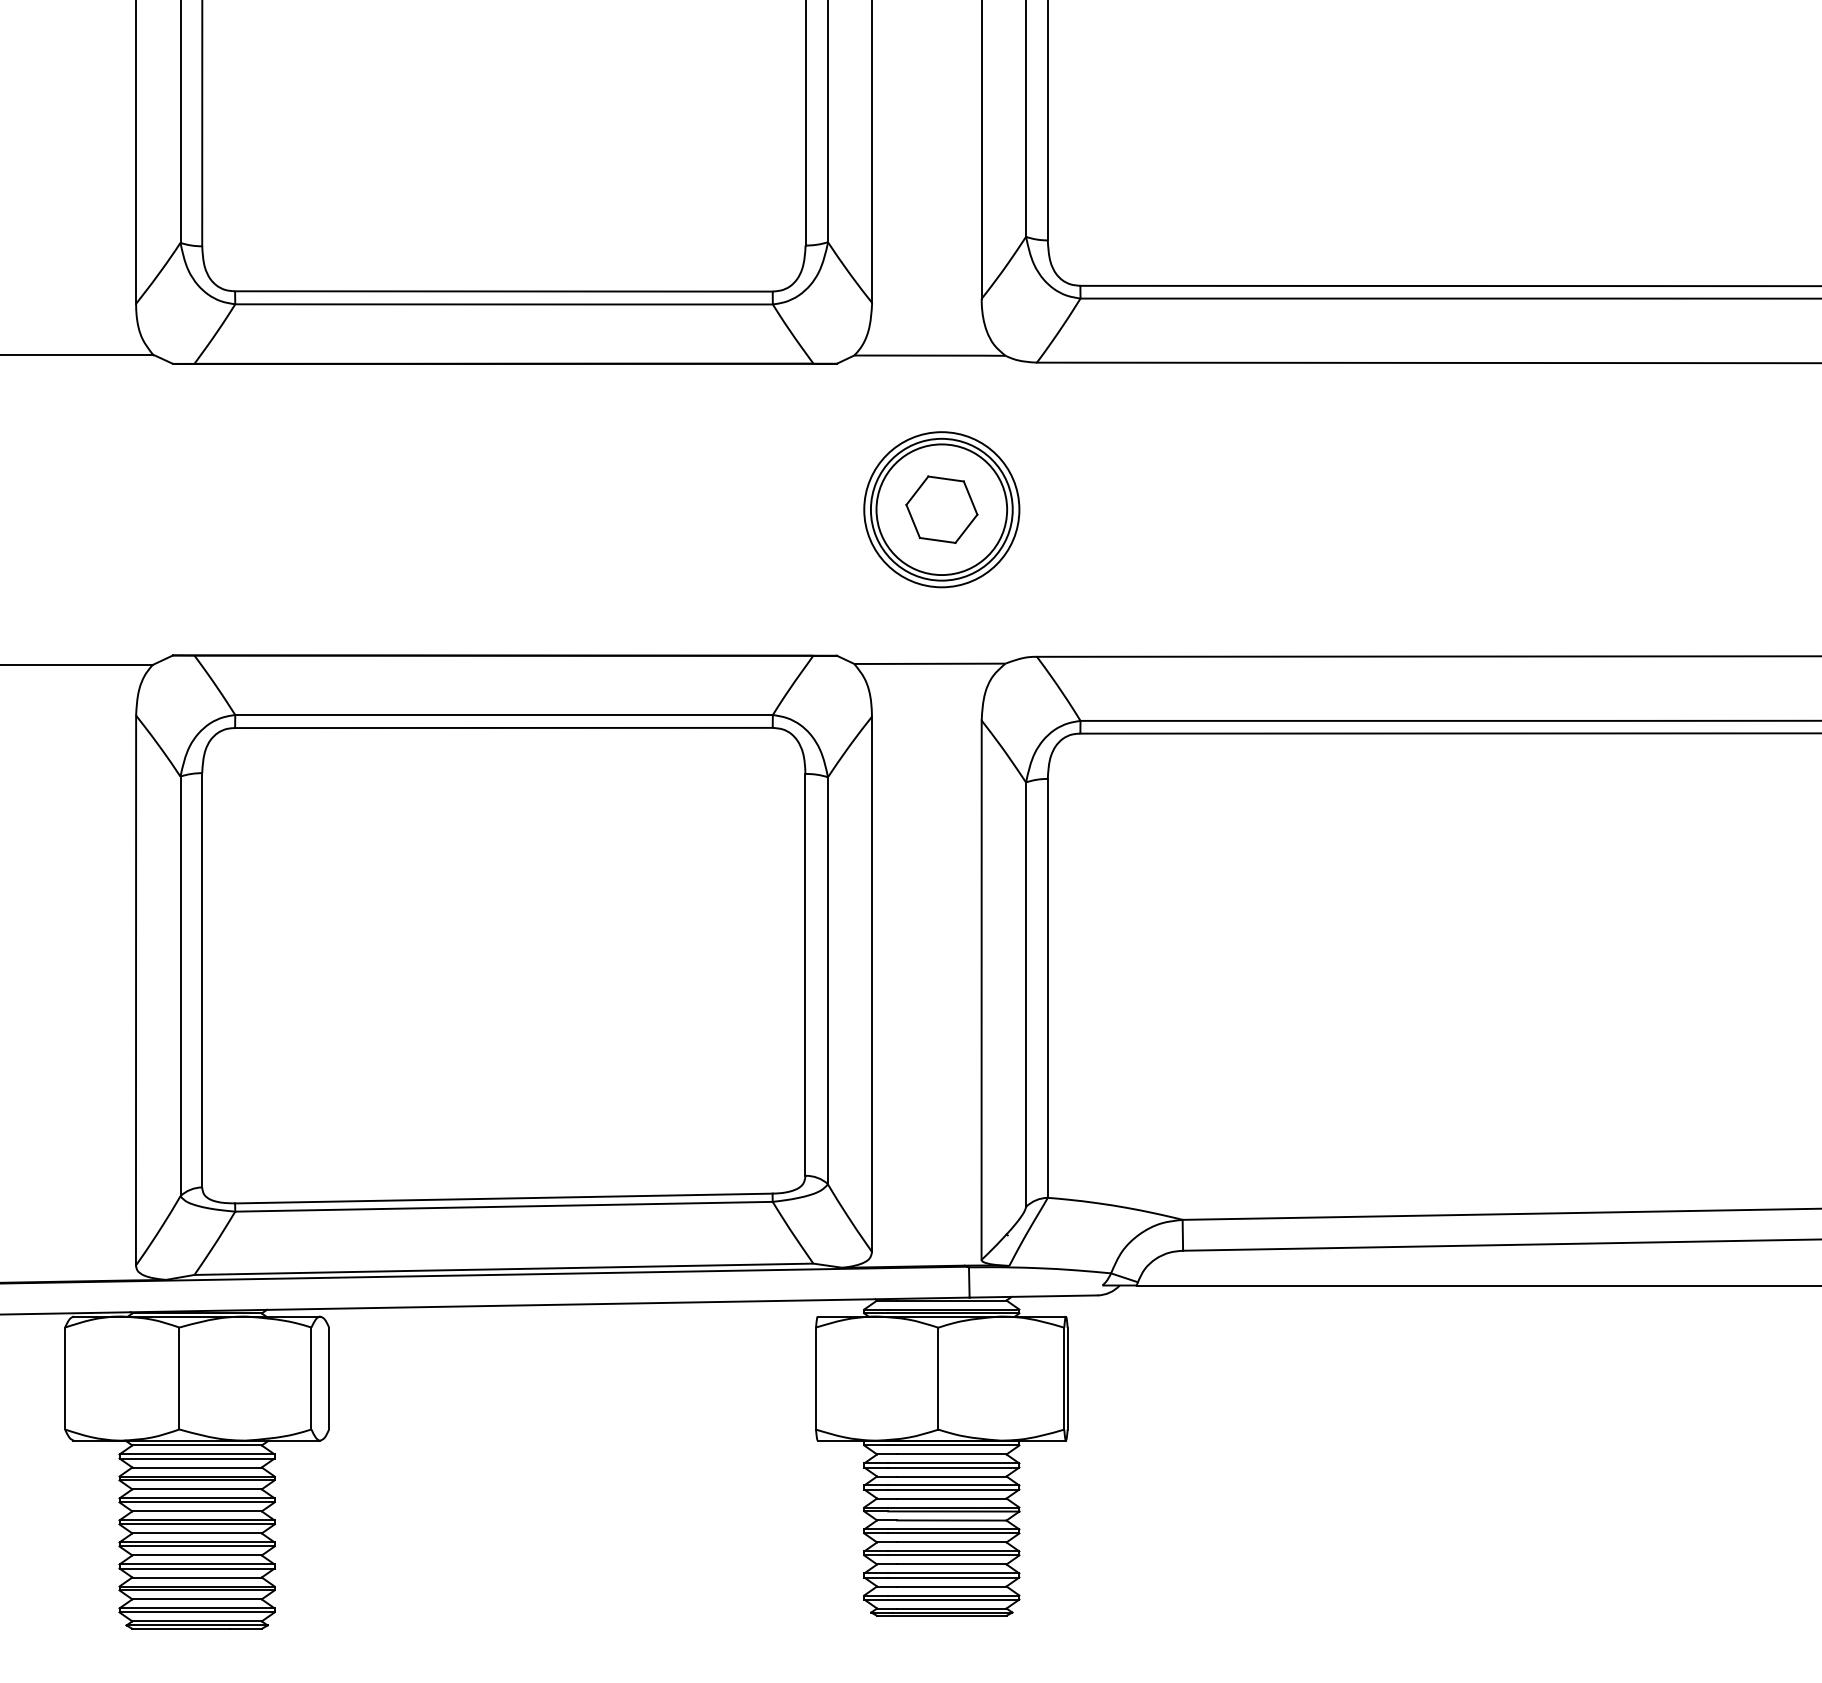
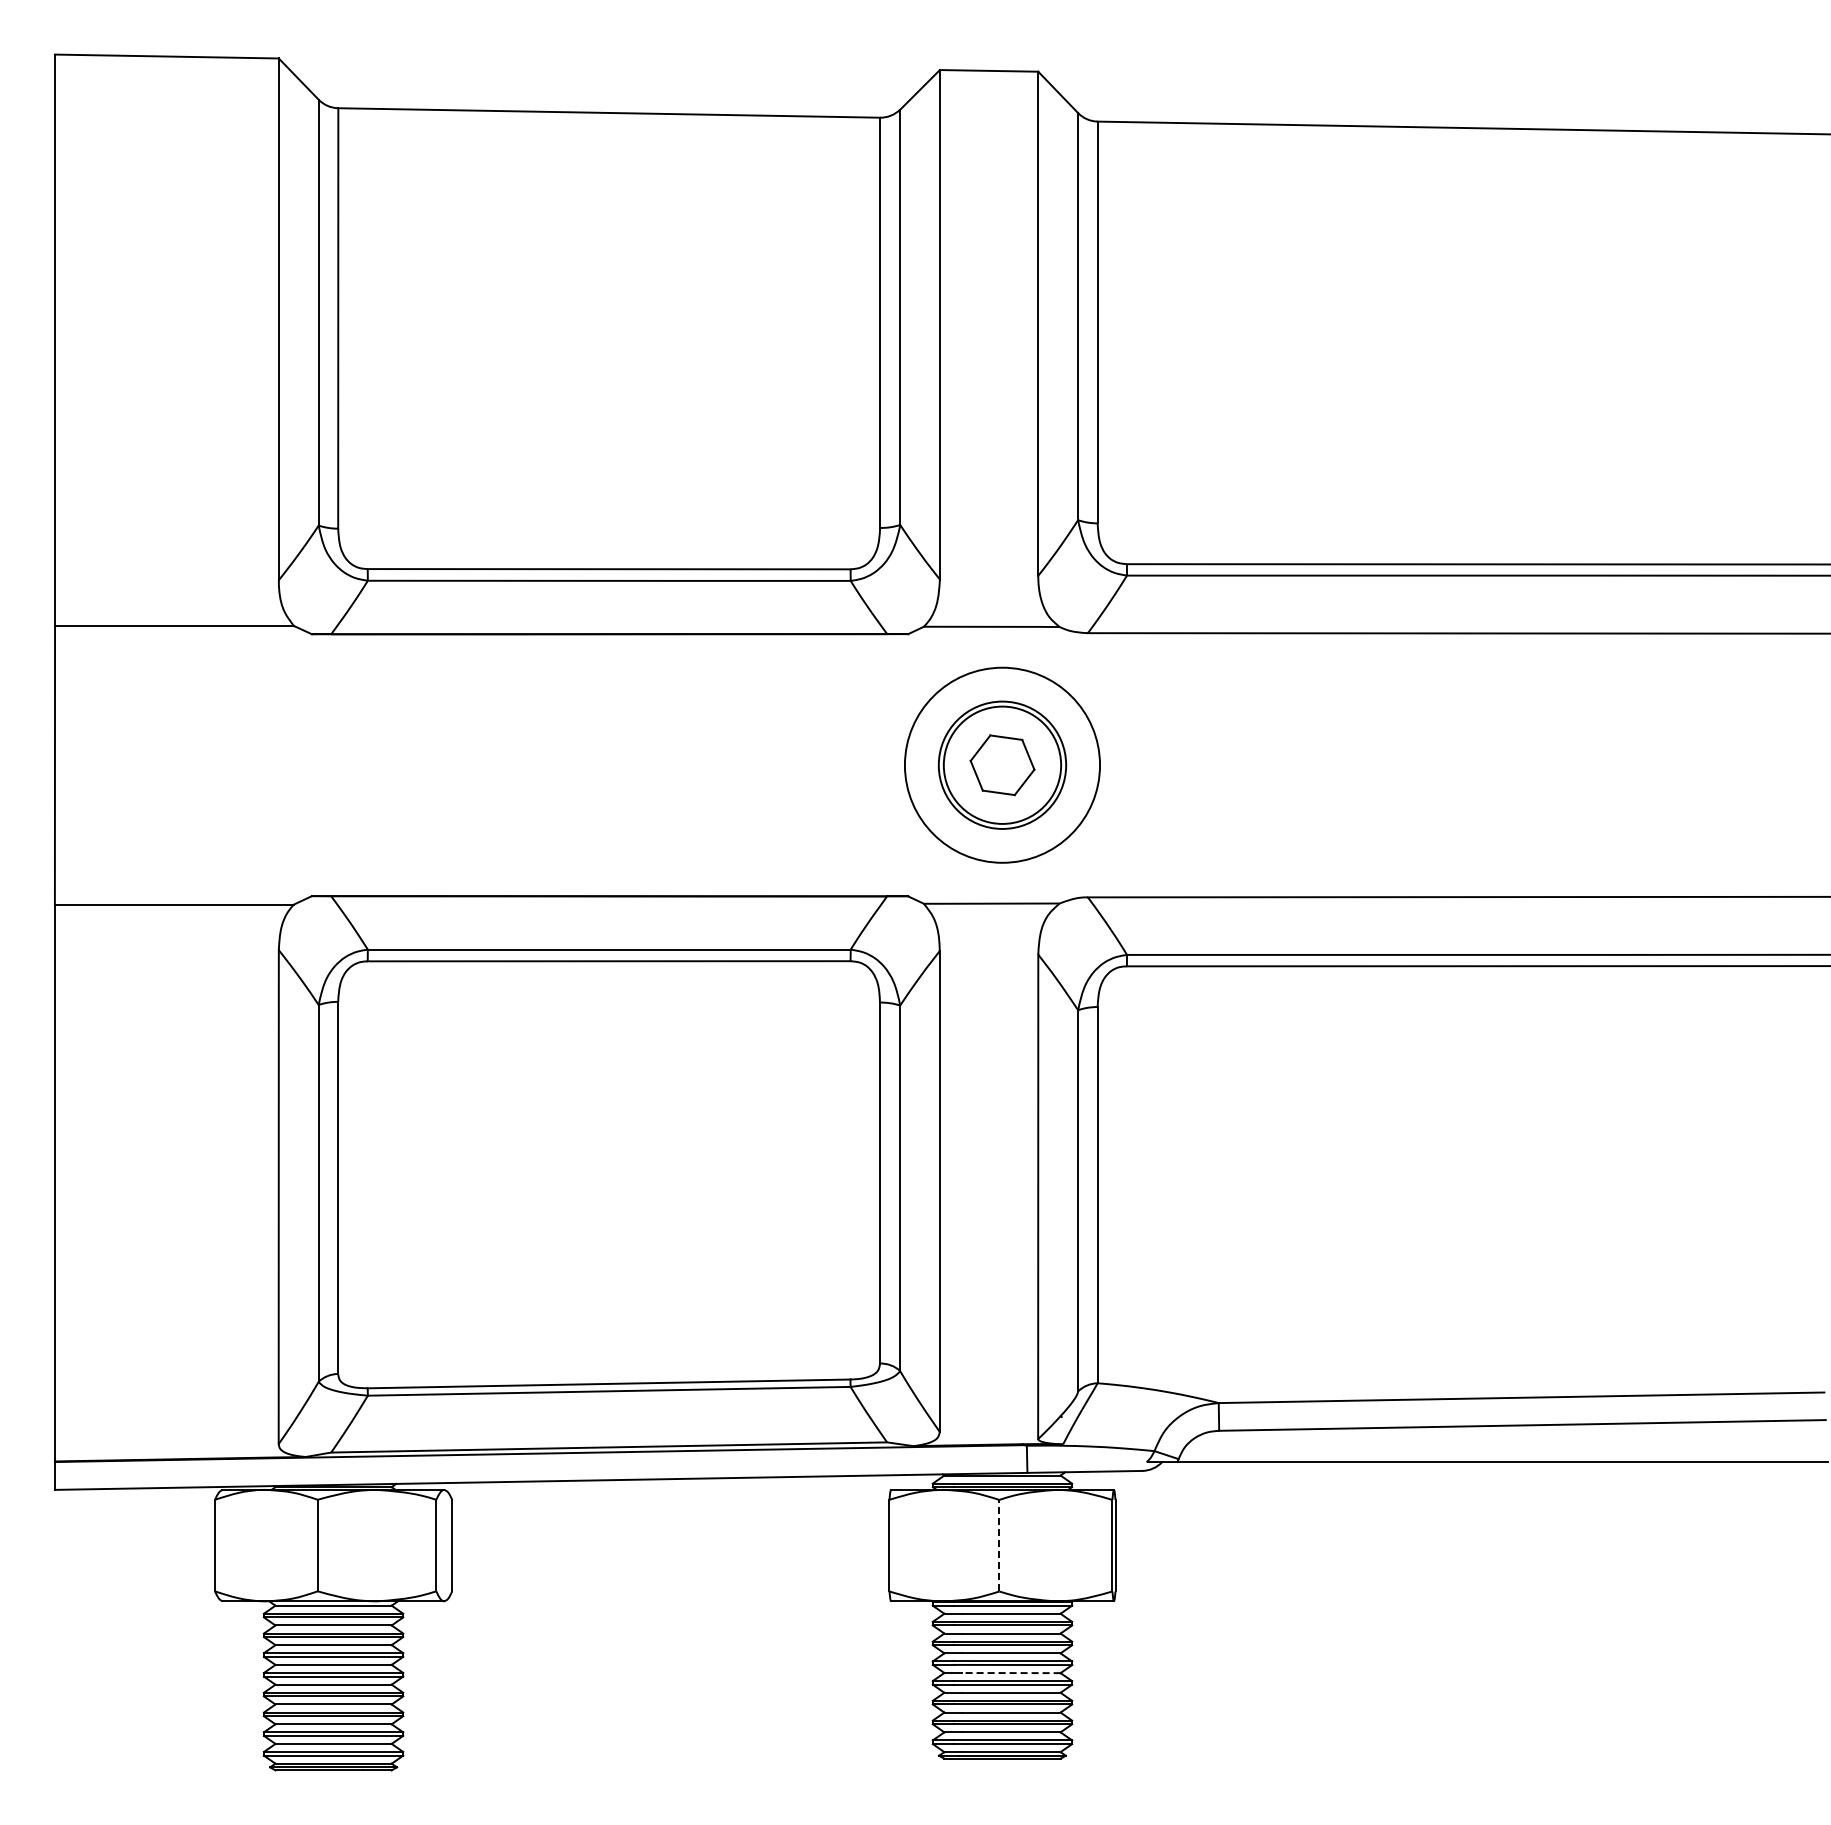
circle: (941, 508) -> (1002, 764), size x1.4
line: (938, 1378) -> (999, 1545), solid -> dashed
line: (950, 1520) -> (1010, 1673), solid -> dashed

